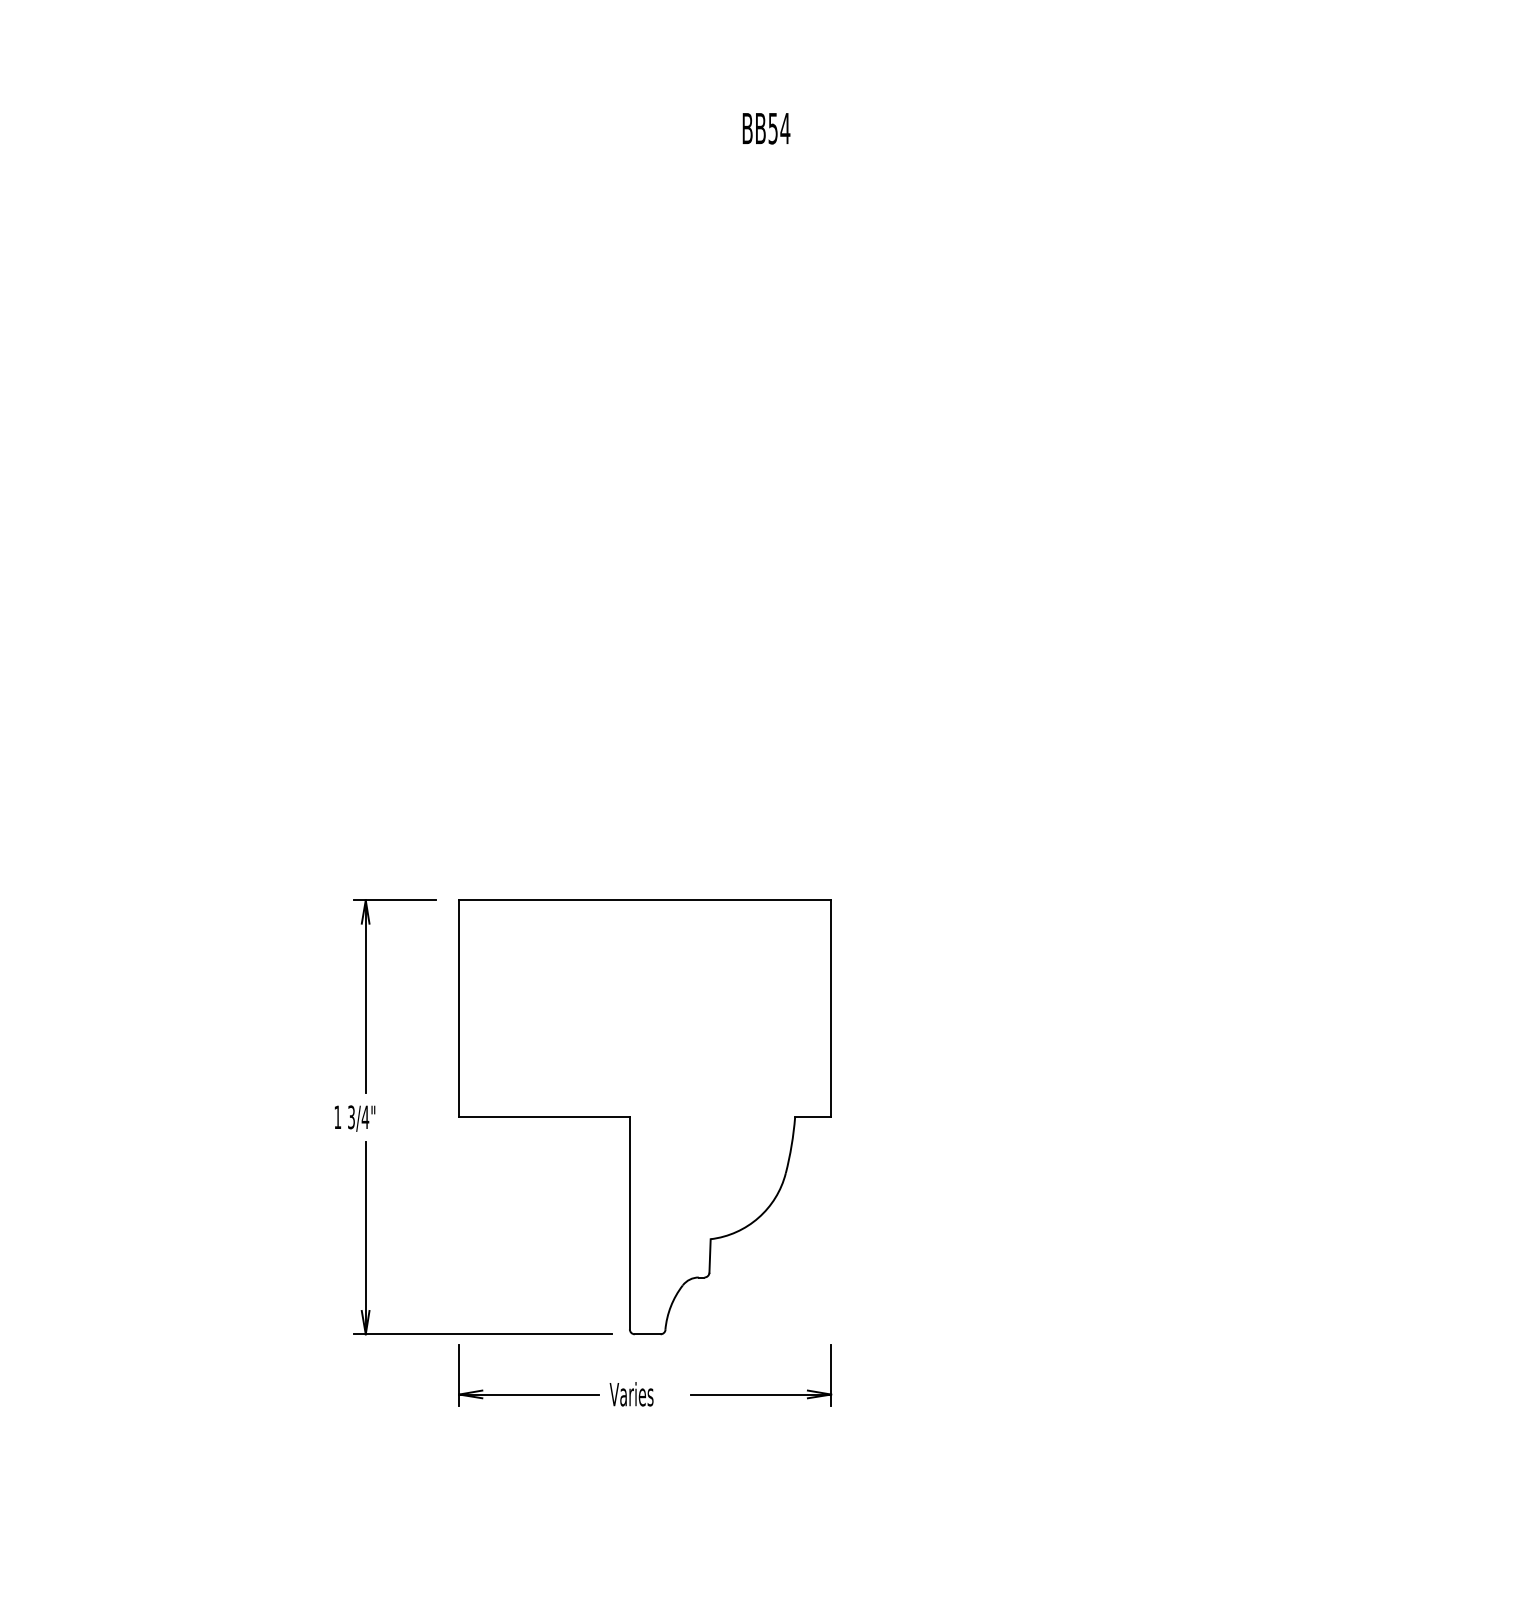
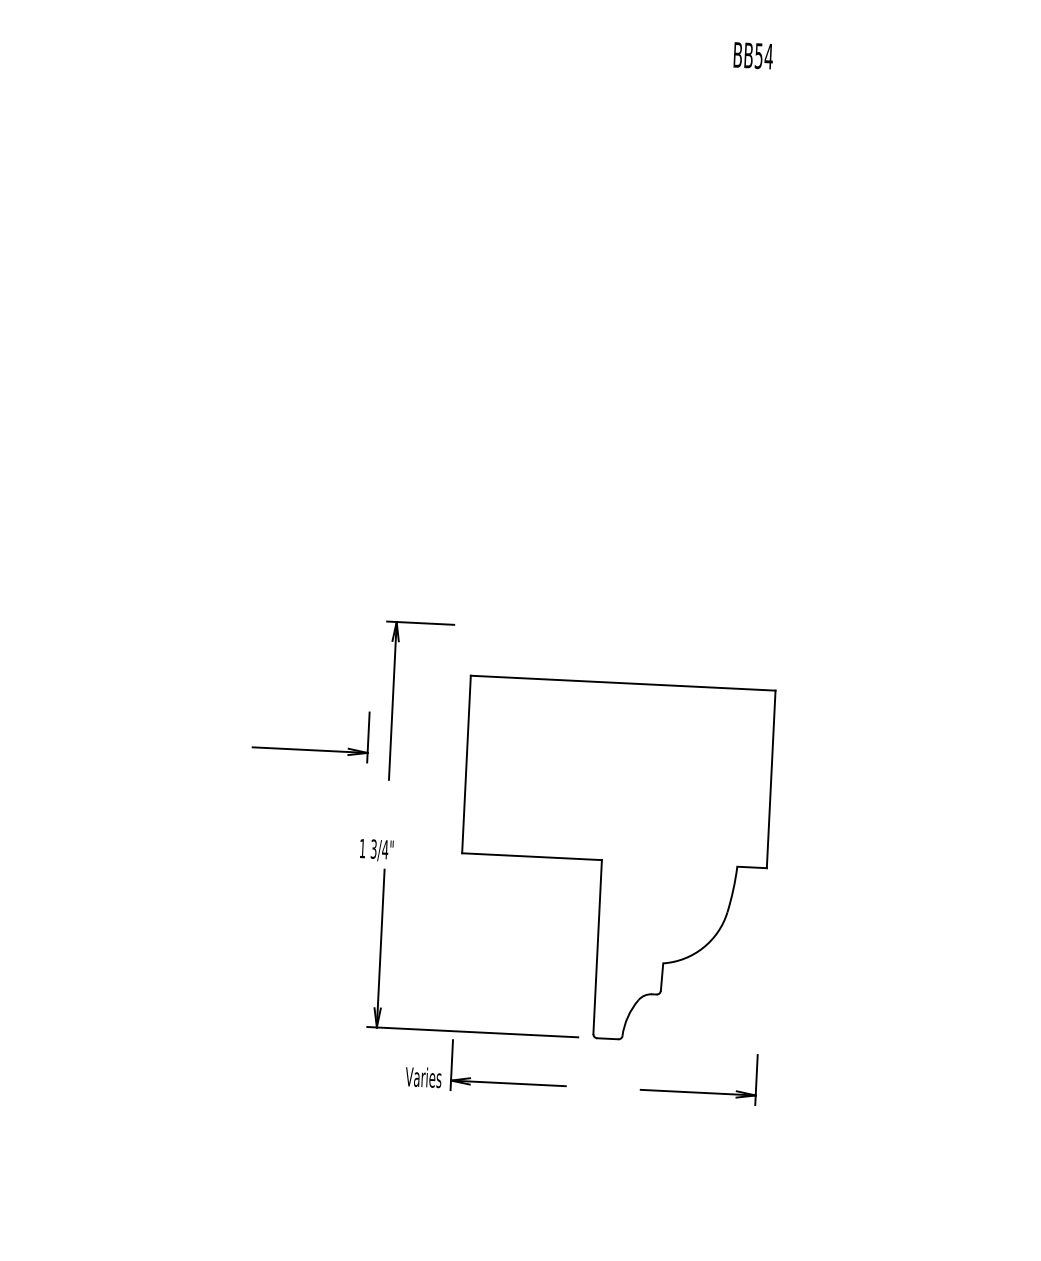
part: (366, 996) -> (393, 700), moved
part: (268, 1000) -> (310, 750), added
text: (631, 1394) -> (423, 1077), moved

